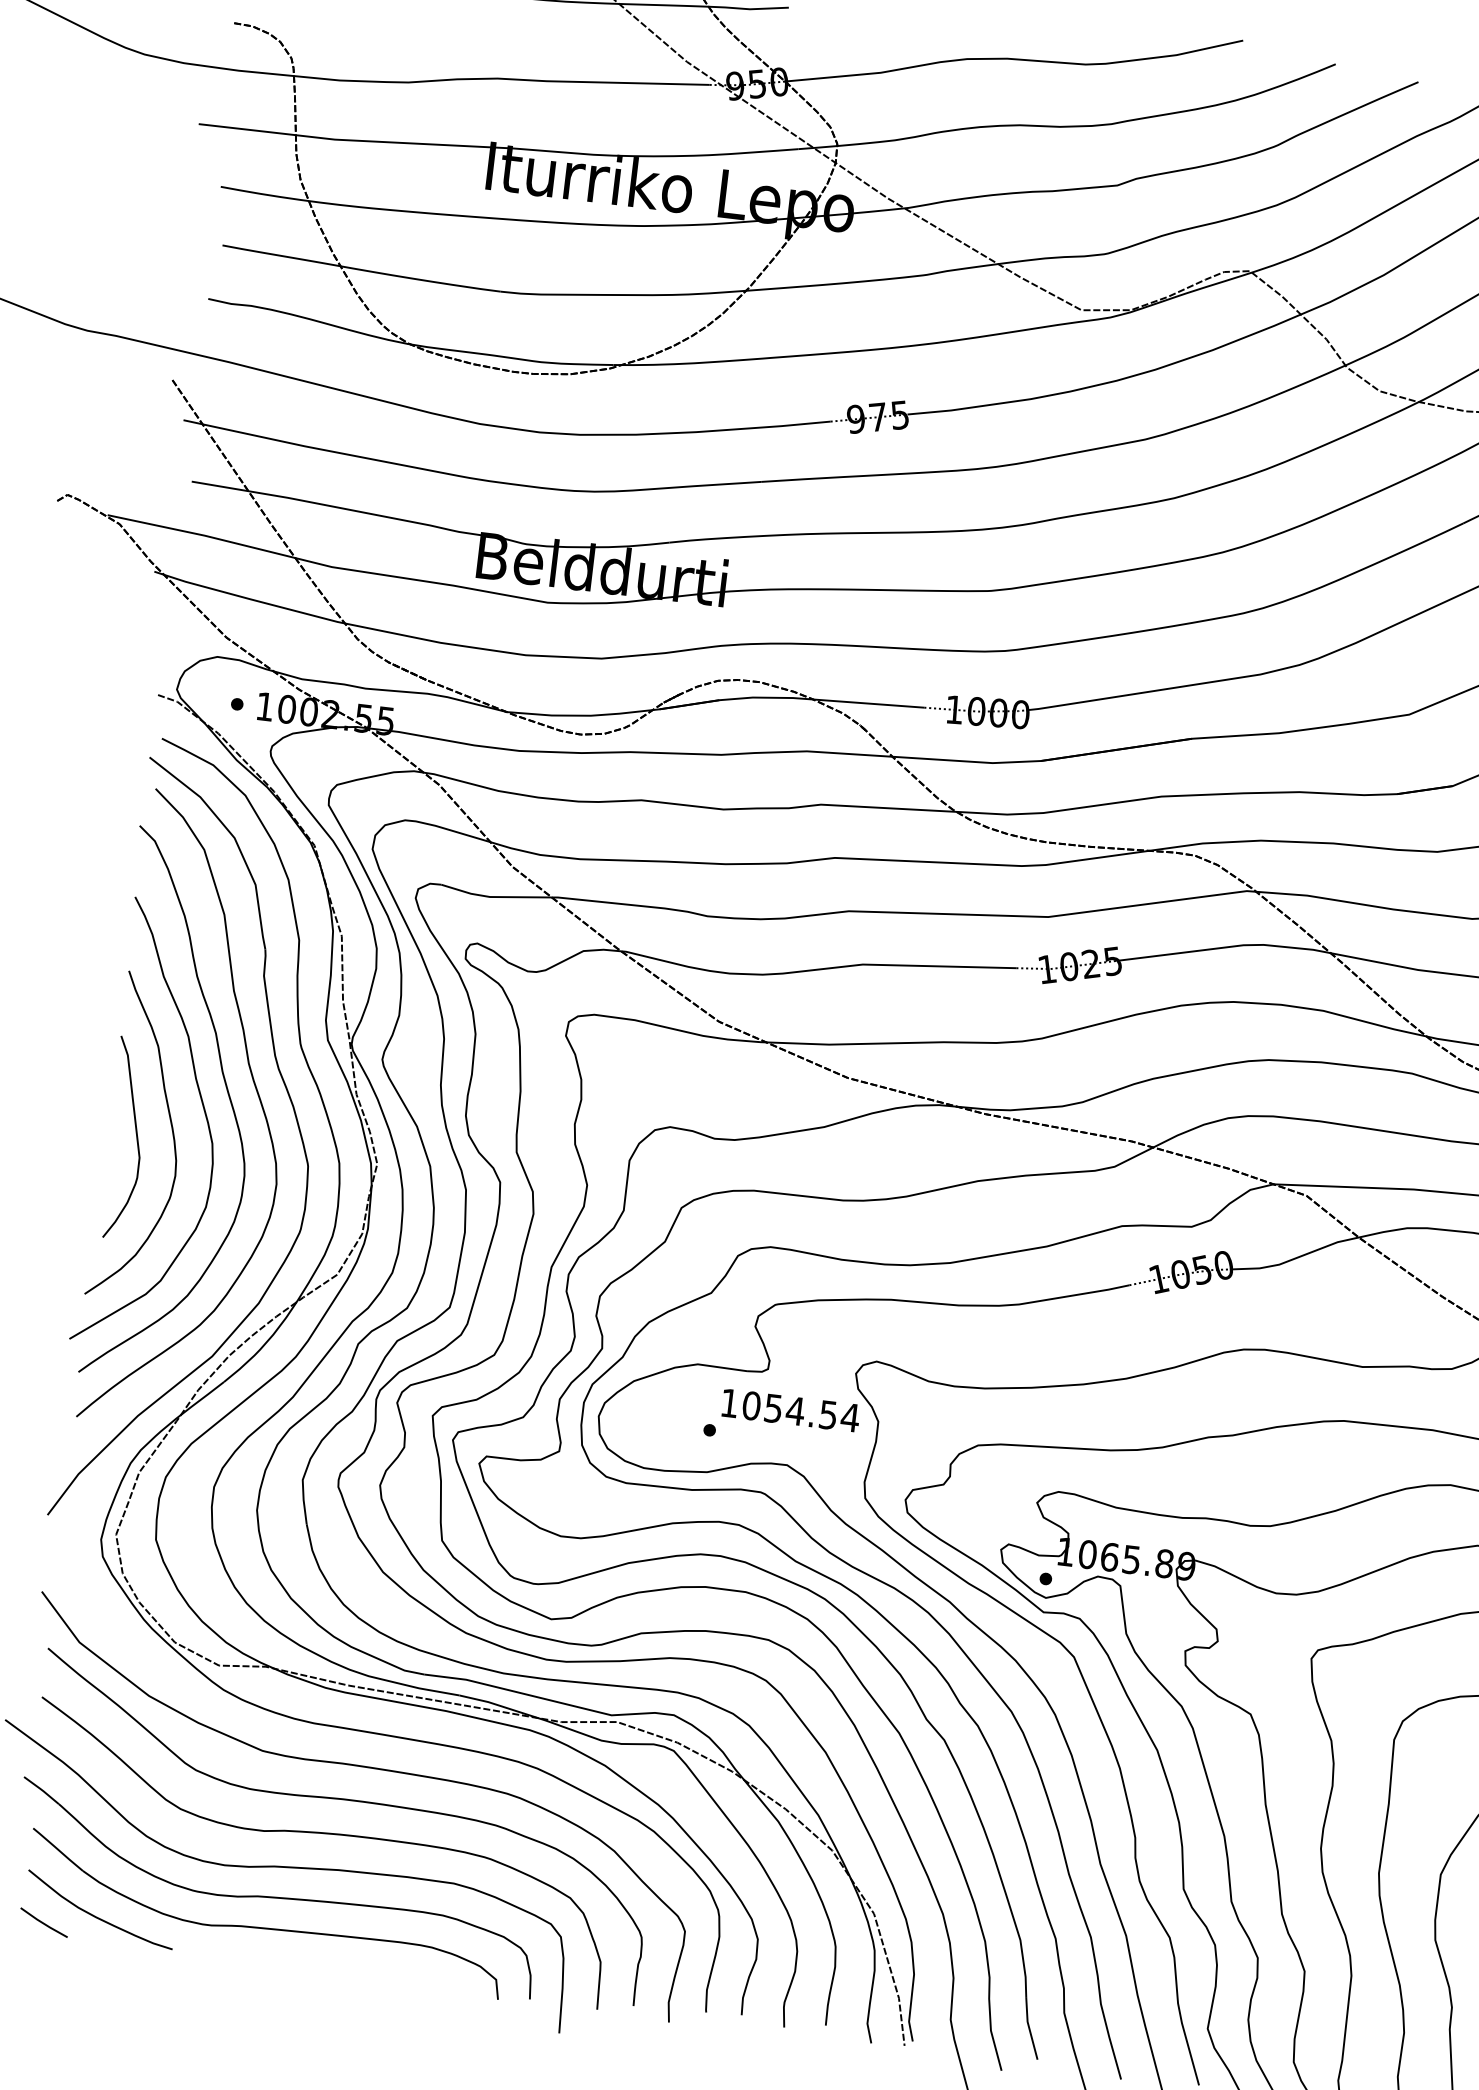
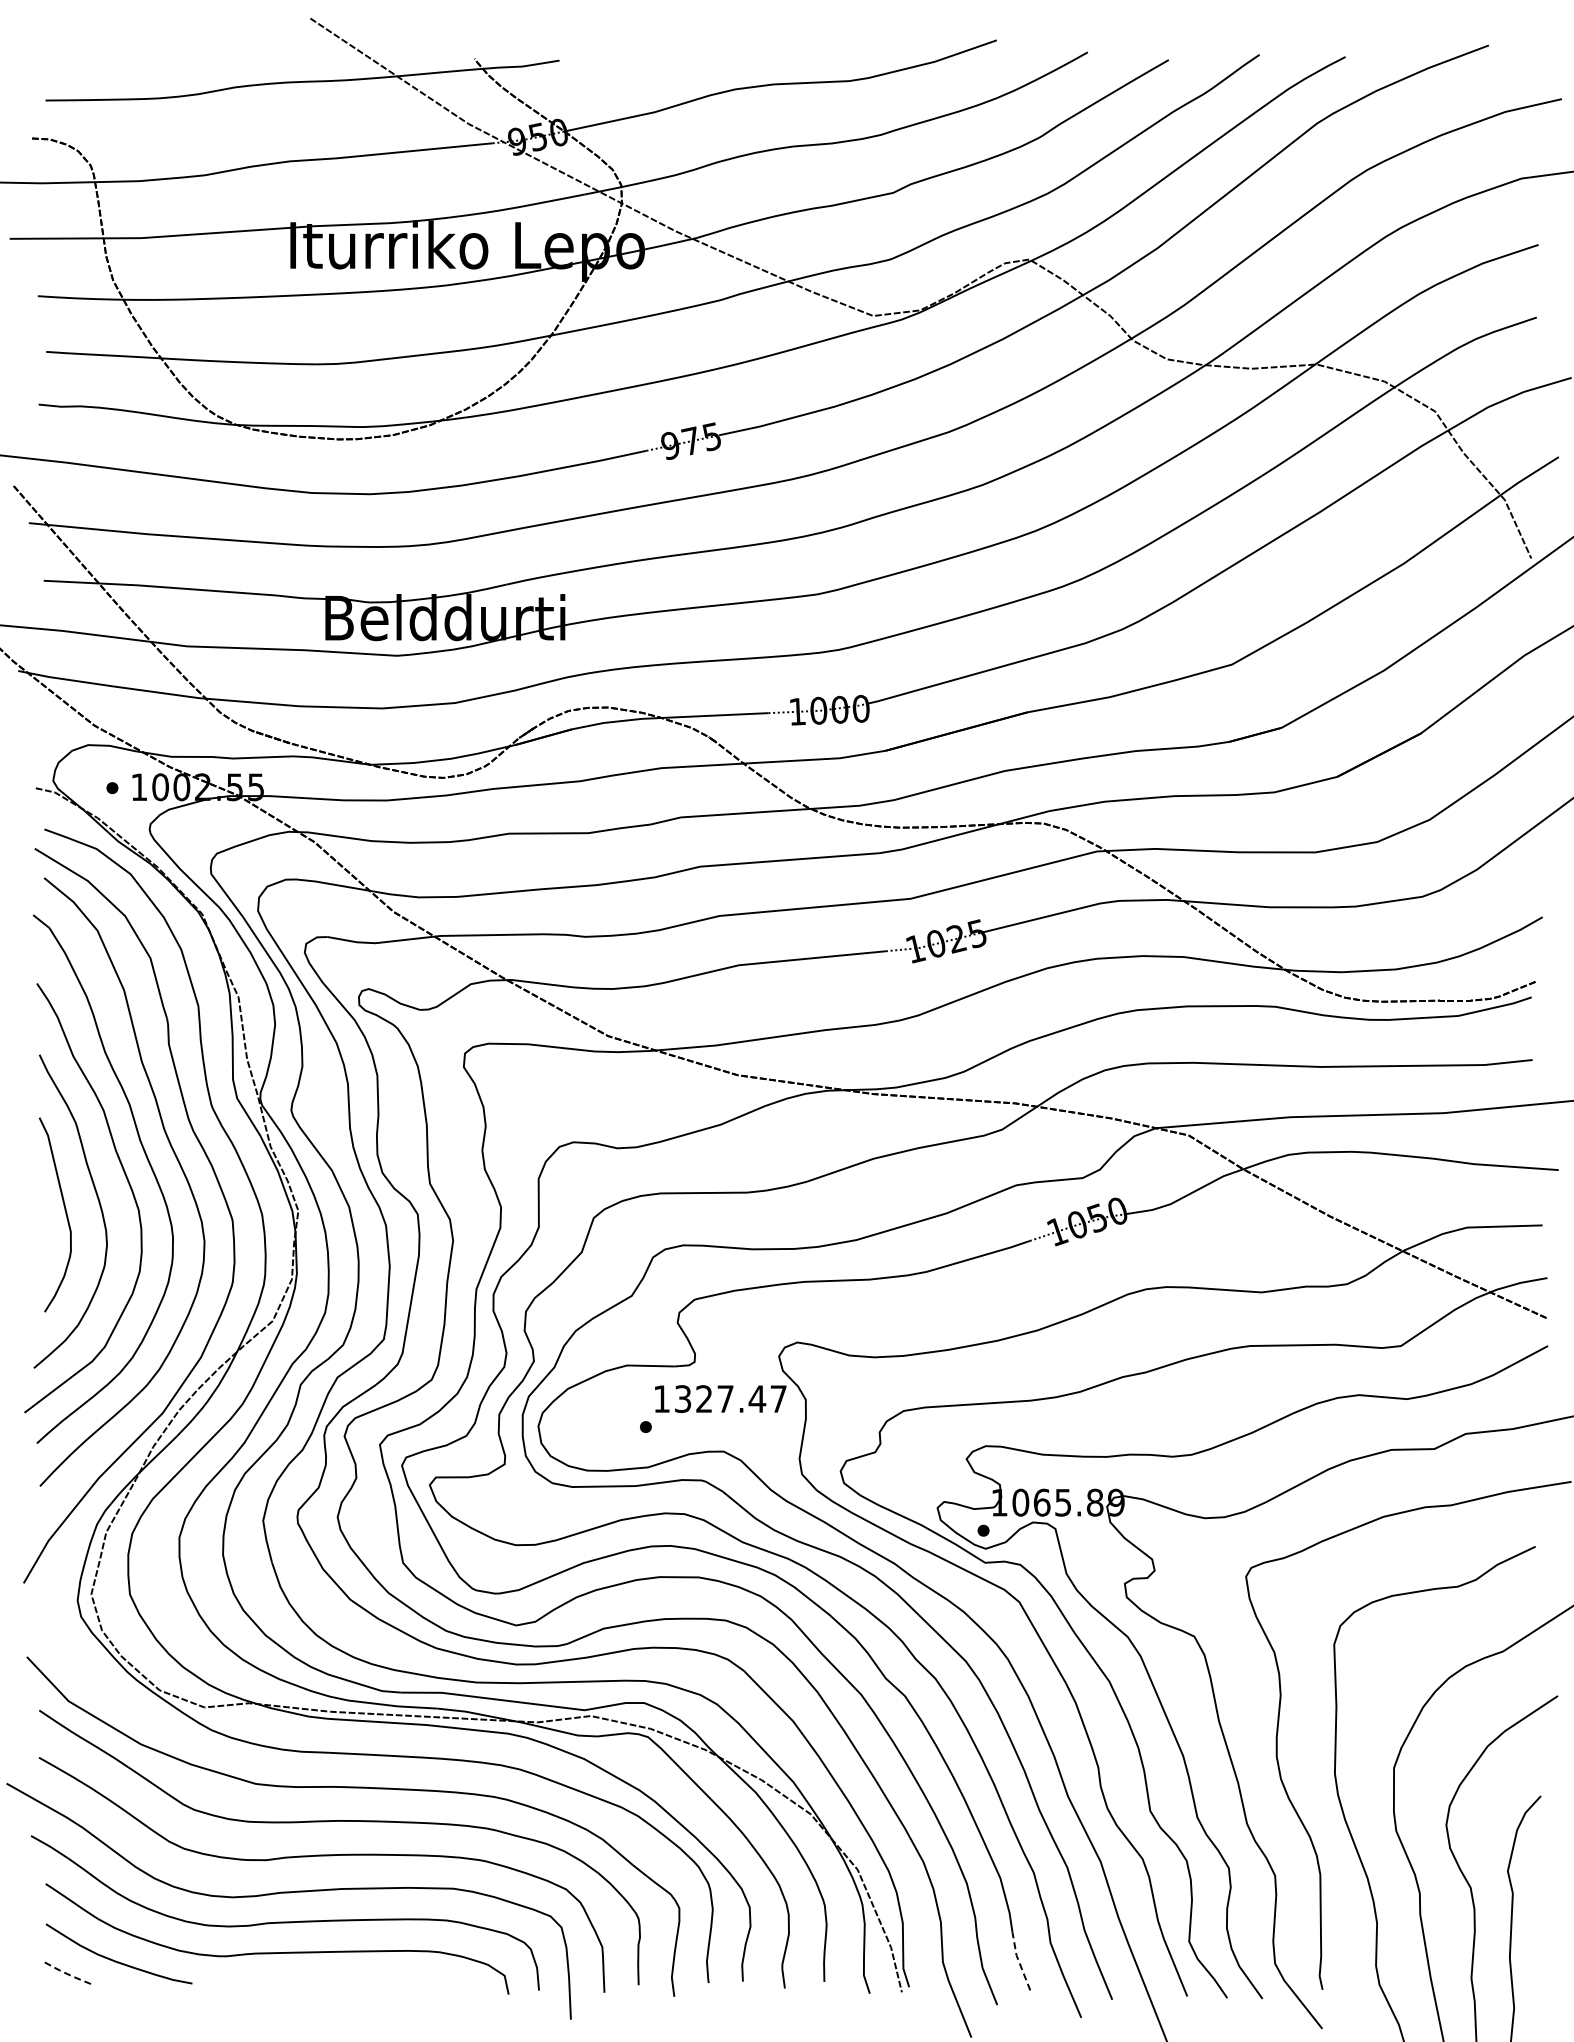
text: (800, 1412) -> (730, 1399), 1054.54 -> 1327.47
line: (42, 1923) -> (65, 1973), solid -> dashed
line: (1029, 2028) -> (1019, 1961), solid -> dashed

